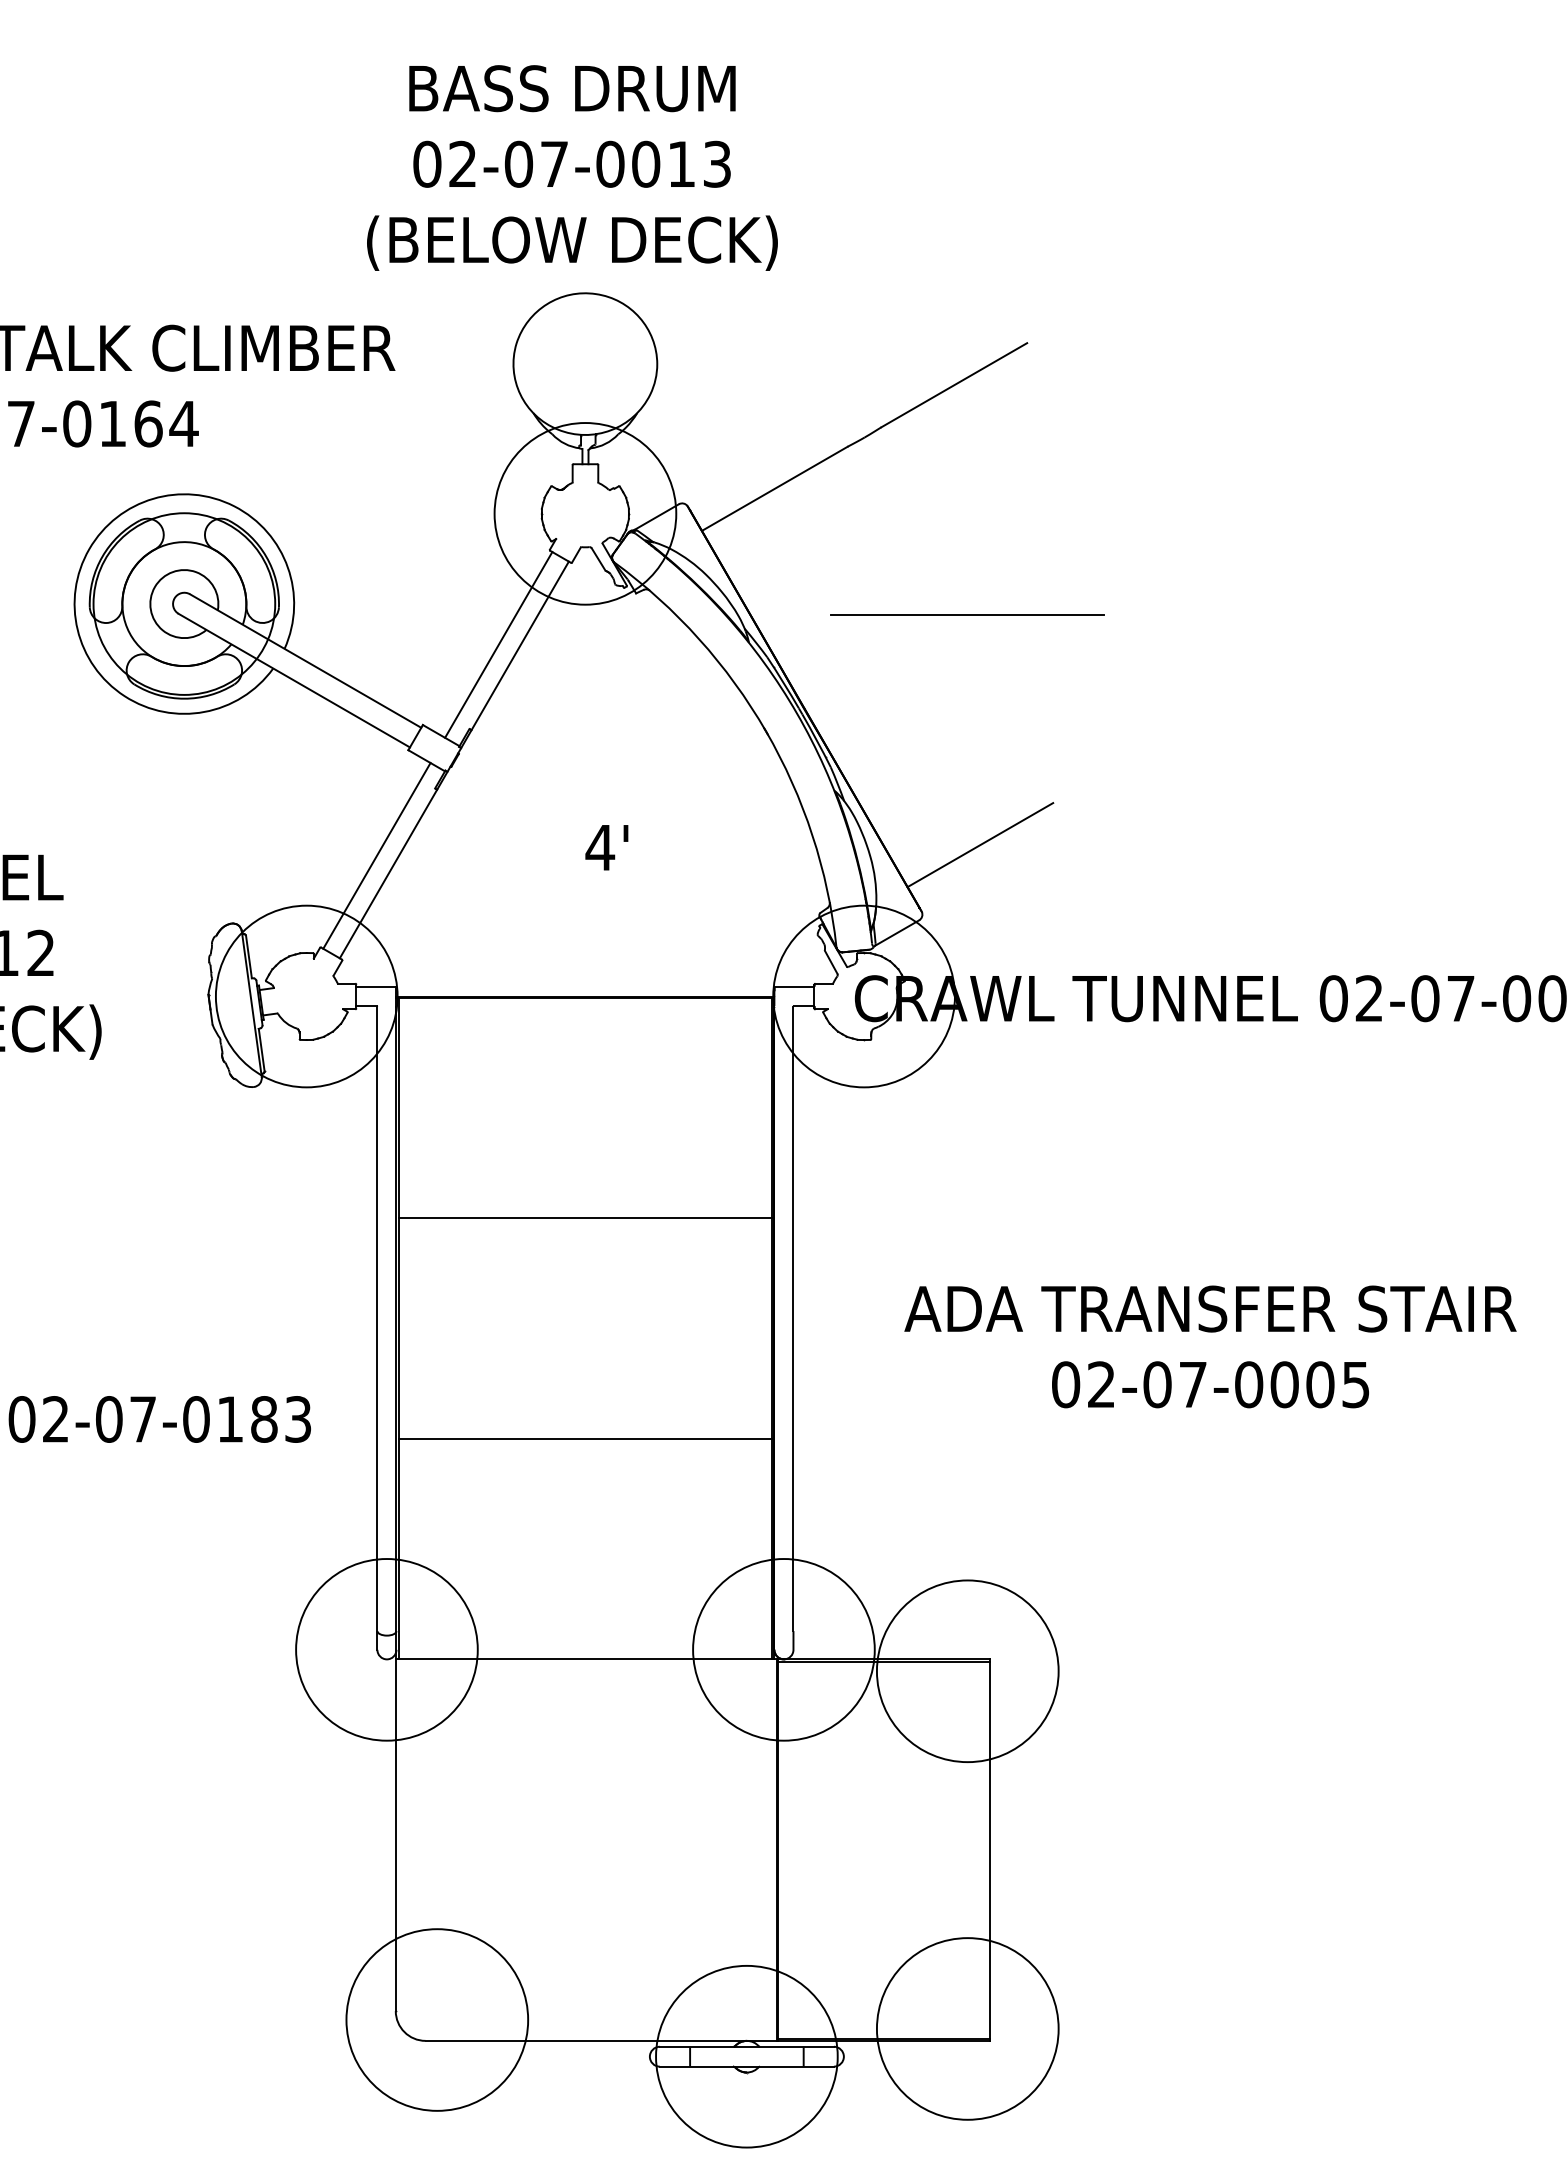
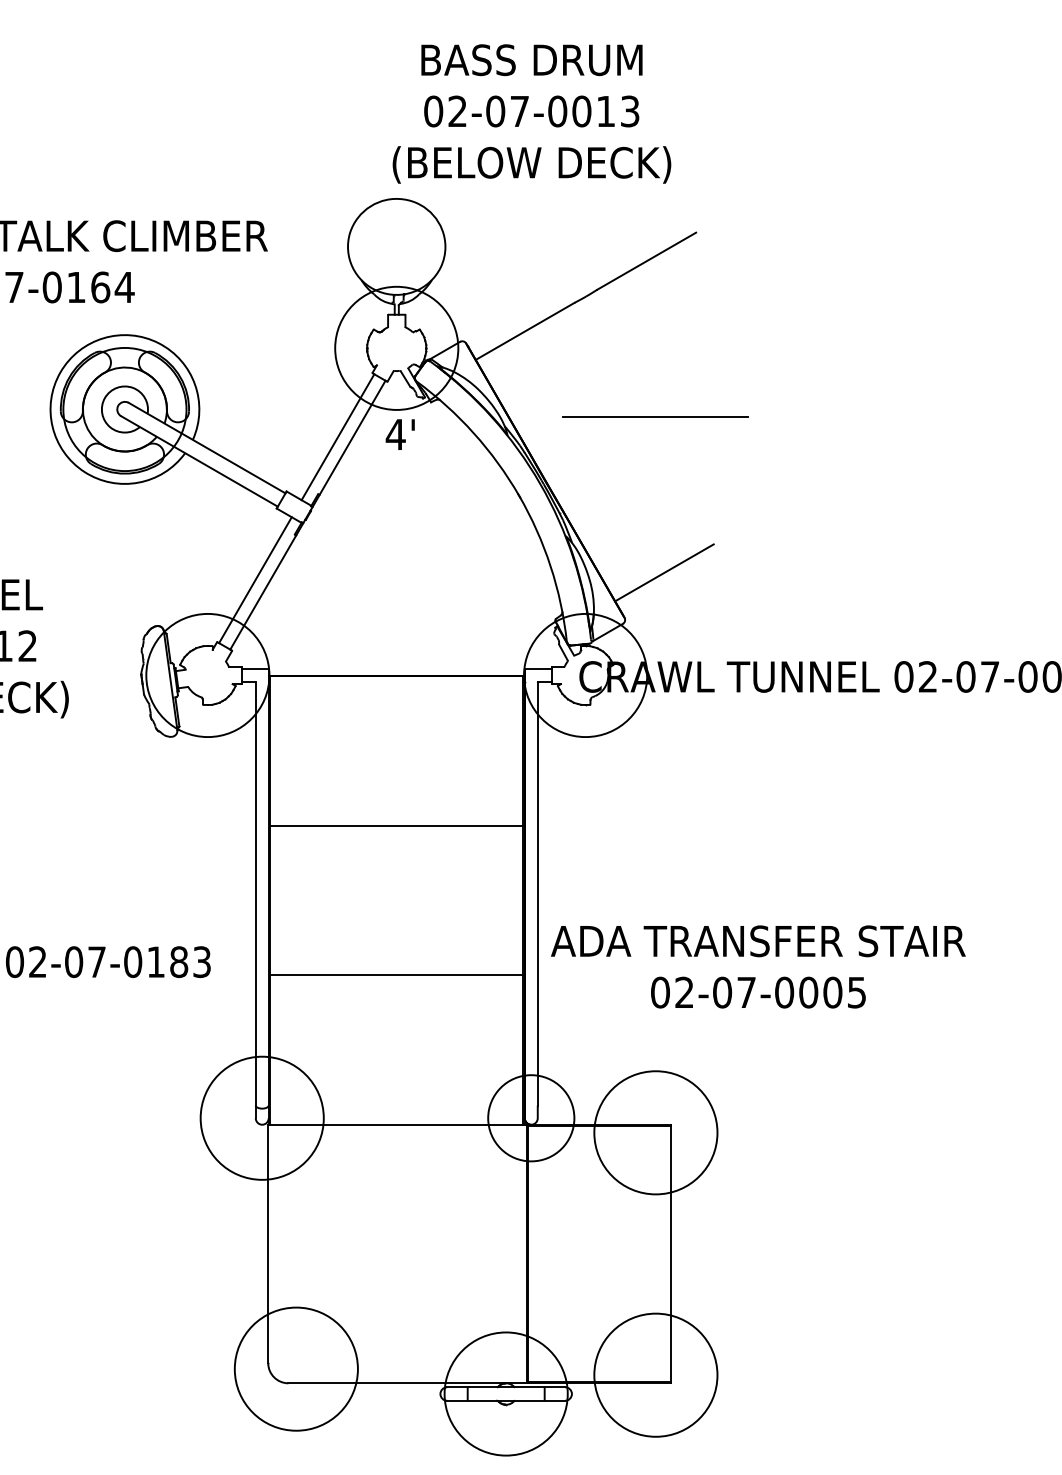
text: (571, 167) -> (531, 113), moved
text: (605, 847) -> (399, 434), moved
text: (1210, 1346) -> (758, 966), moved
circle: (782, 1648) -> (530, 1117), size x0.7

